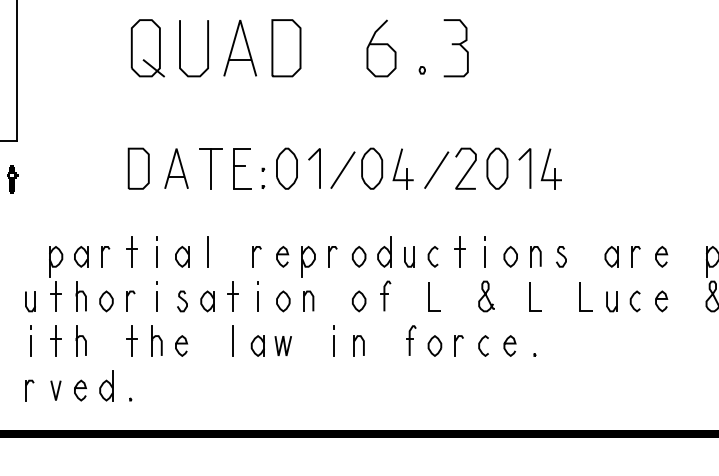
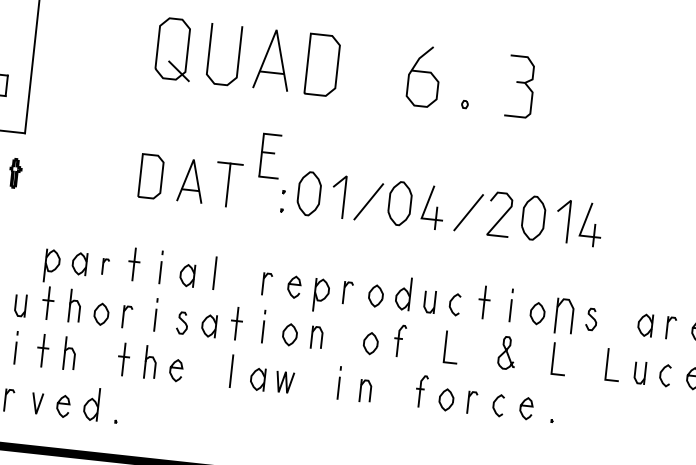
part: (455, 48) -> (519, 86), moved
part: (242, 168) -> (270, 155), moved
part: (105, 256) -> (105, 266), size x0.7
part: (535, 256) -> (564, 316), size x1.6

